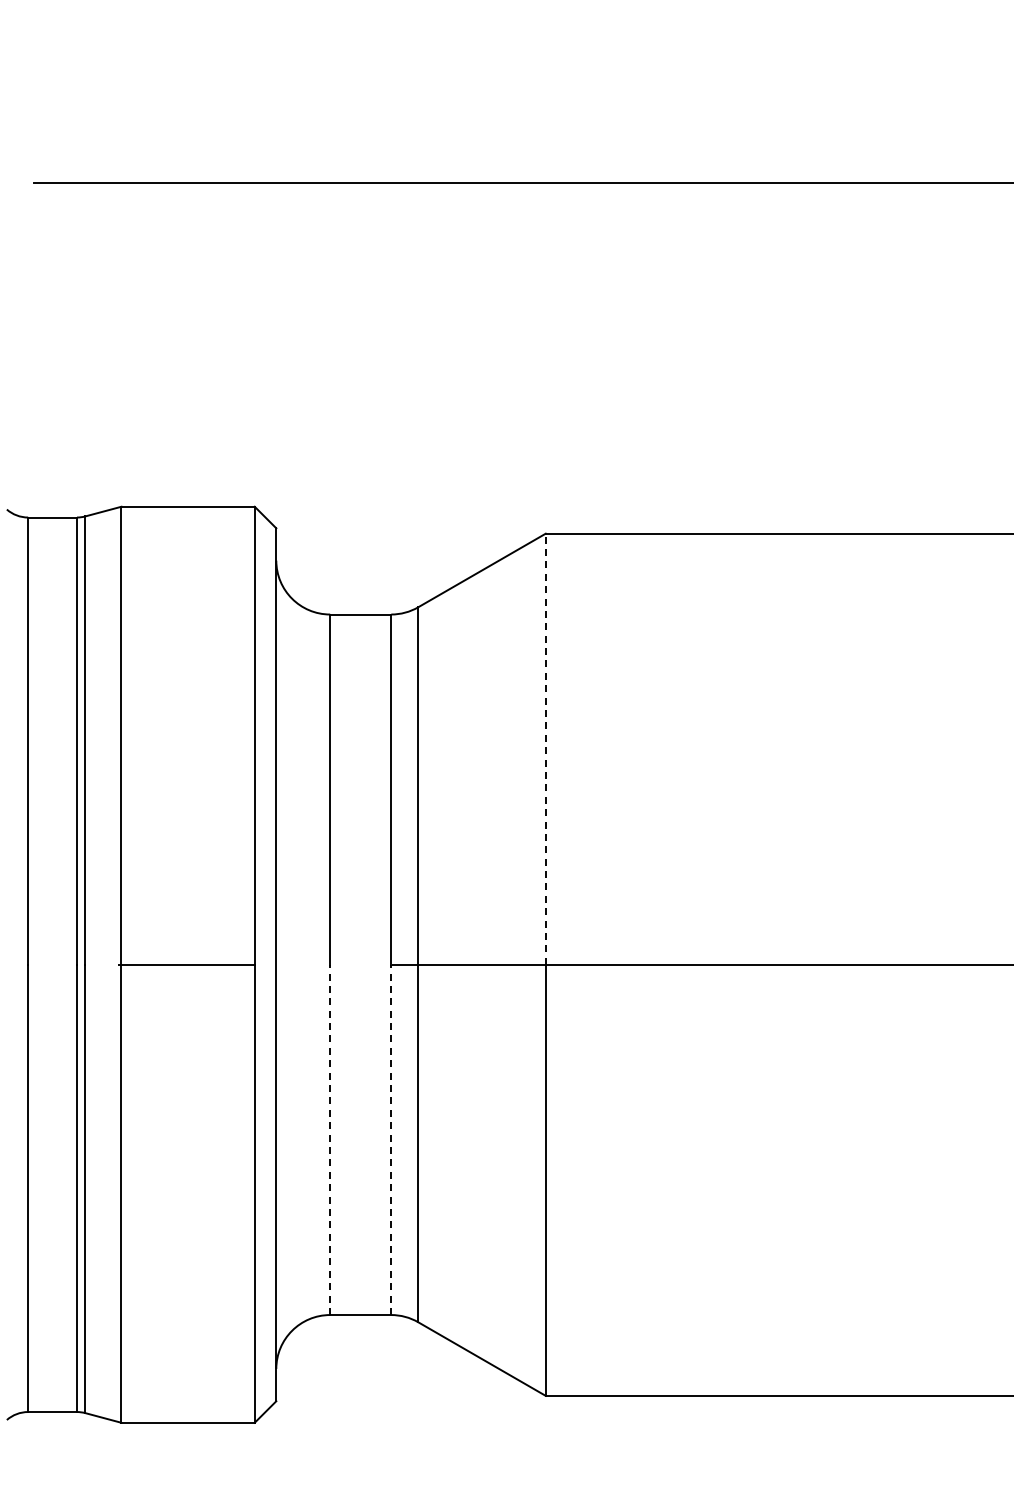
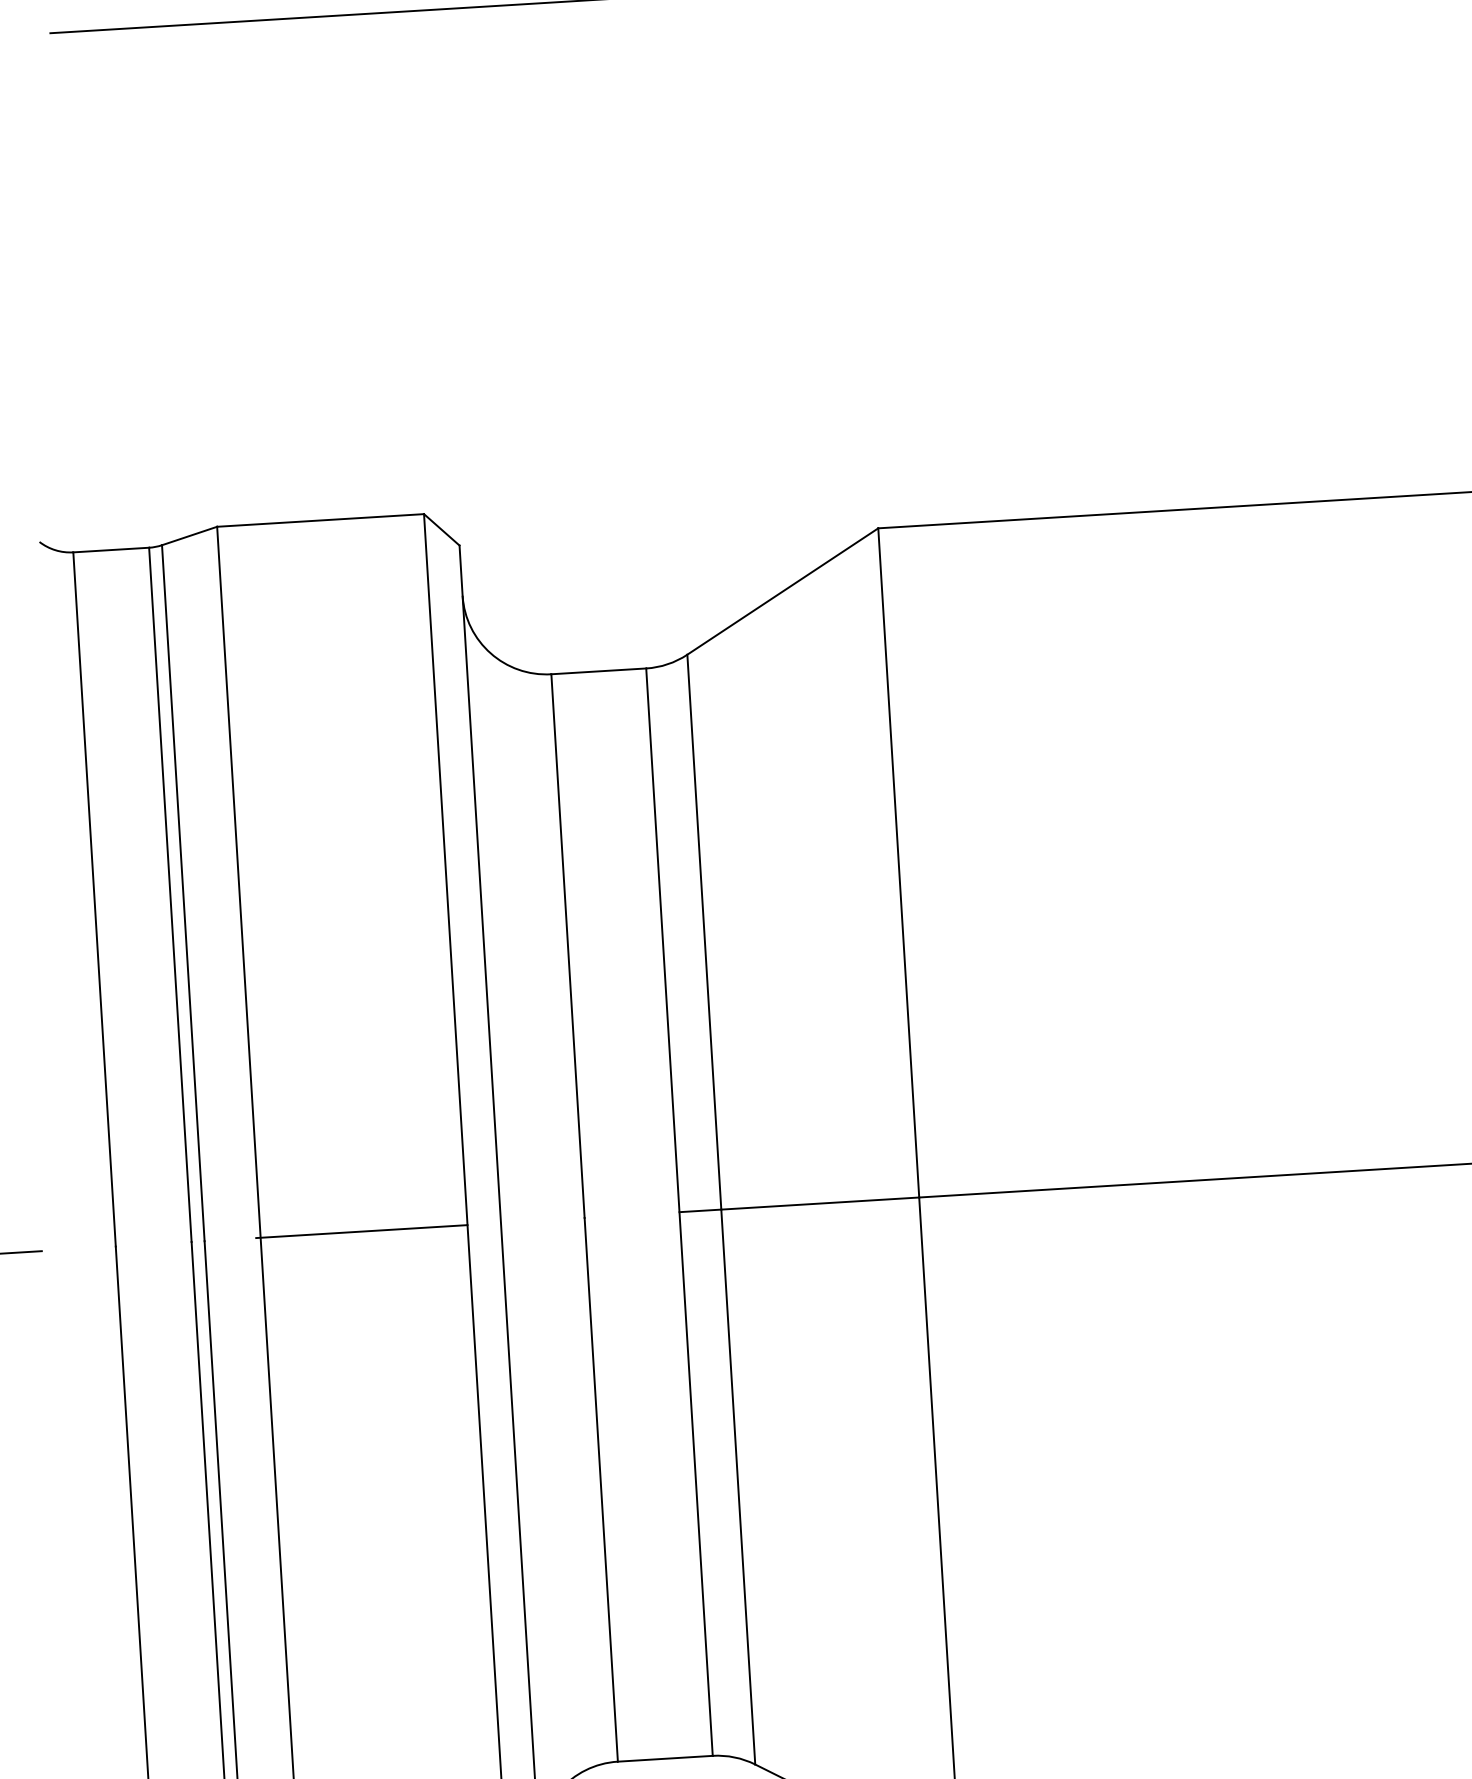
line: (545, 749) -> (898, 863), dashed -> solid
line: (330, 1139) -> (601, 1489), dashed -> solid
line: (391, 1139) -> (696, 1483), dashed -> solid

